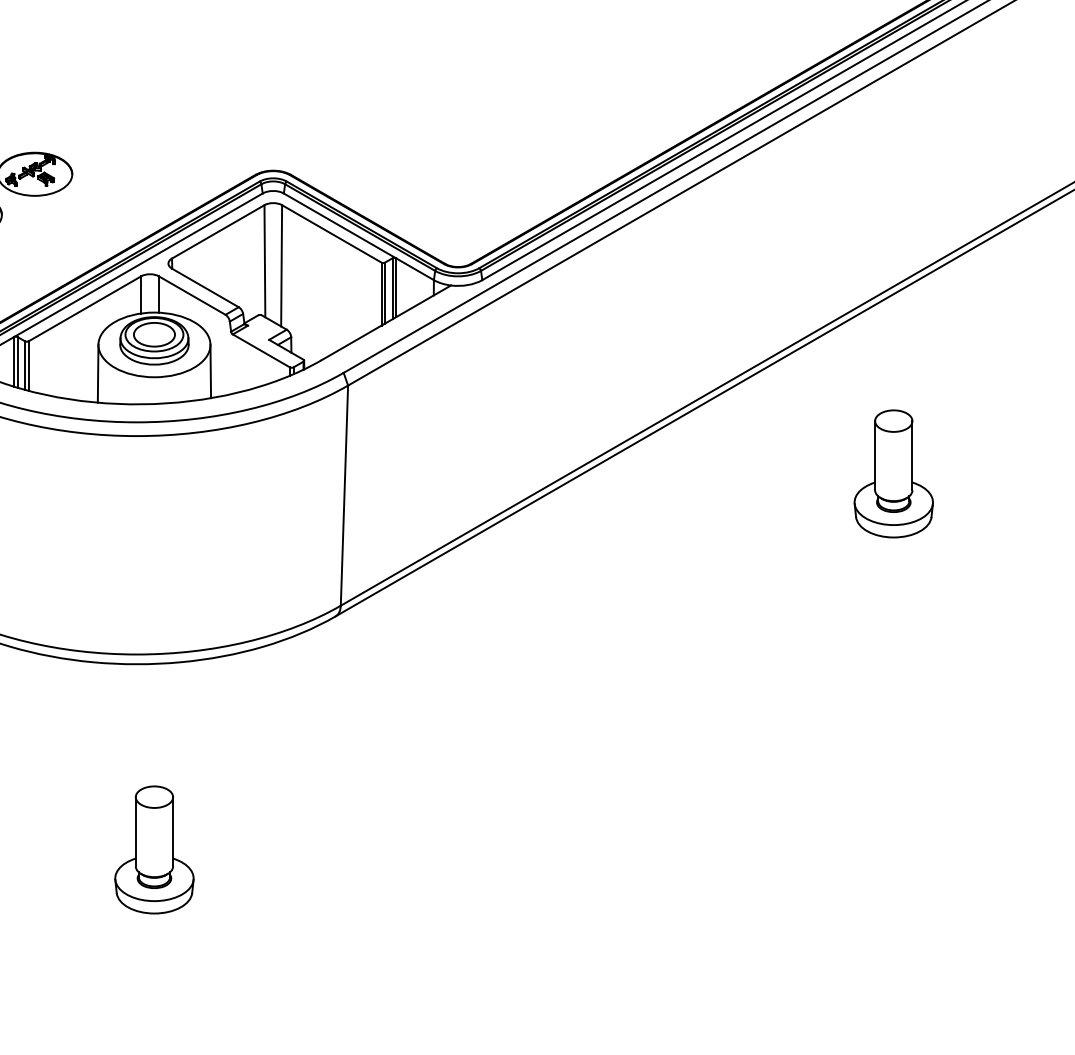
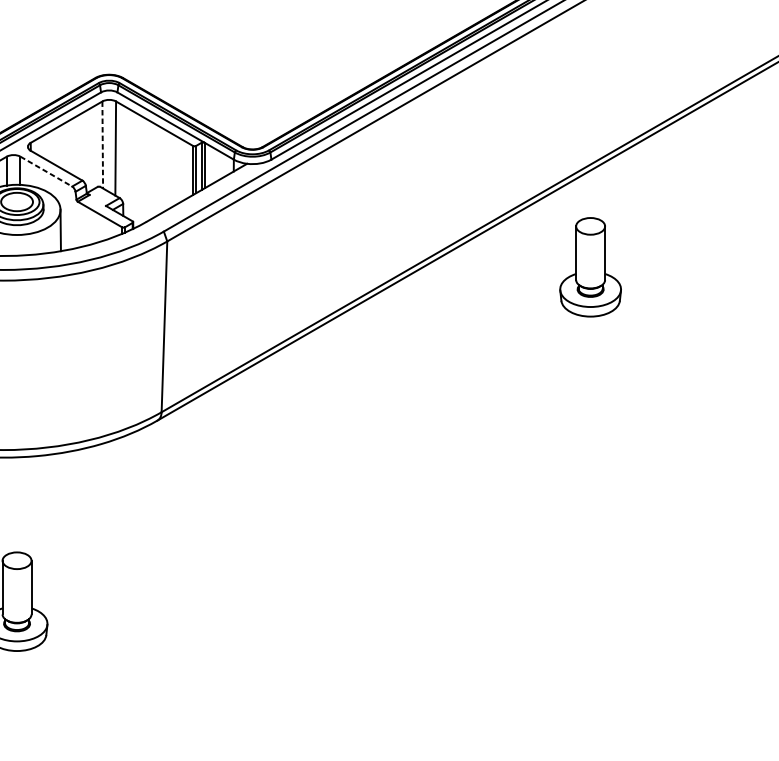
line: (264, 261) -> (102, 145), solid -> dashed
line: (192, 295) -> (46, 171), solid -> dashed
part: (893, 473) -> (590, 266), moved

